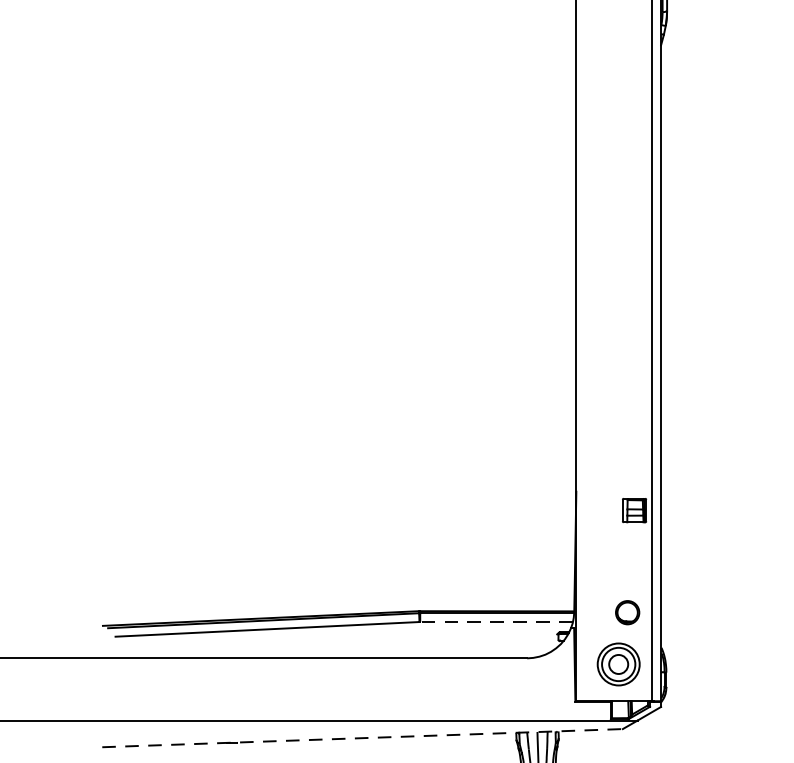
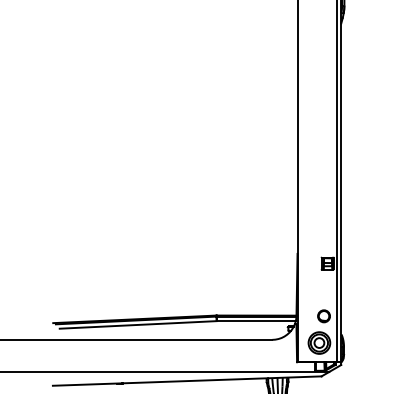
line: (494, 622) -> (255, 321), dashed -> solid
line: (363, 738) -> (187, 381), dashed -> solid

